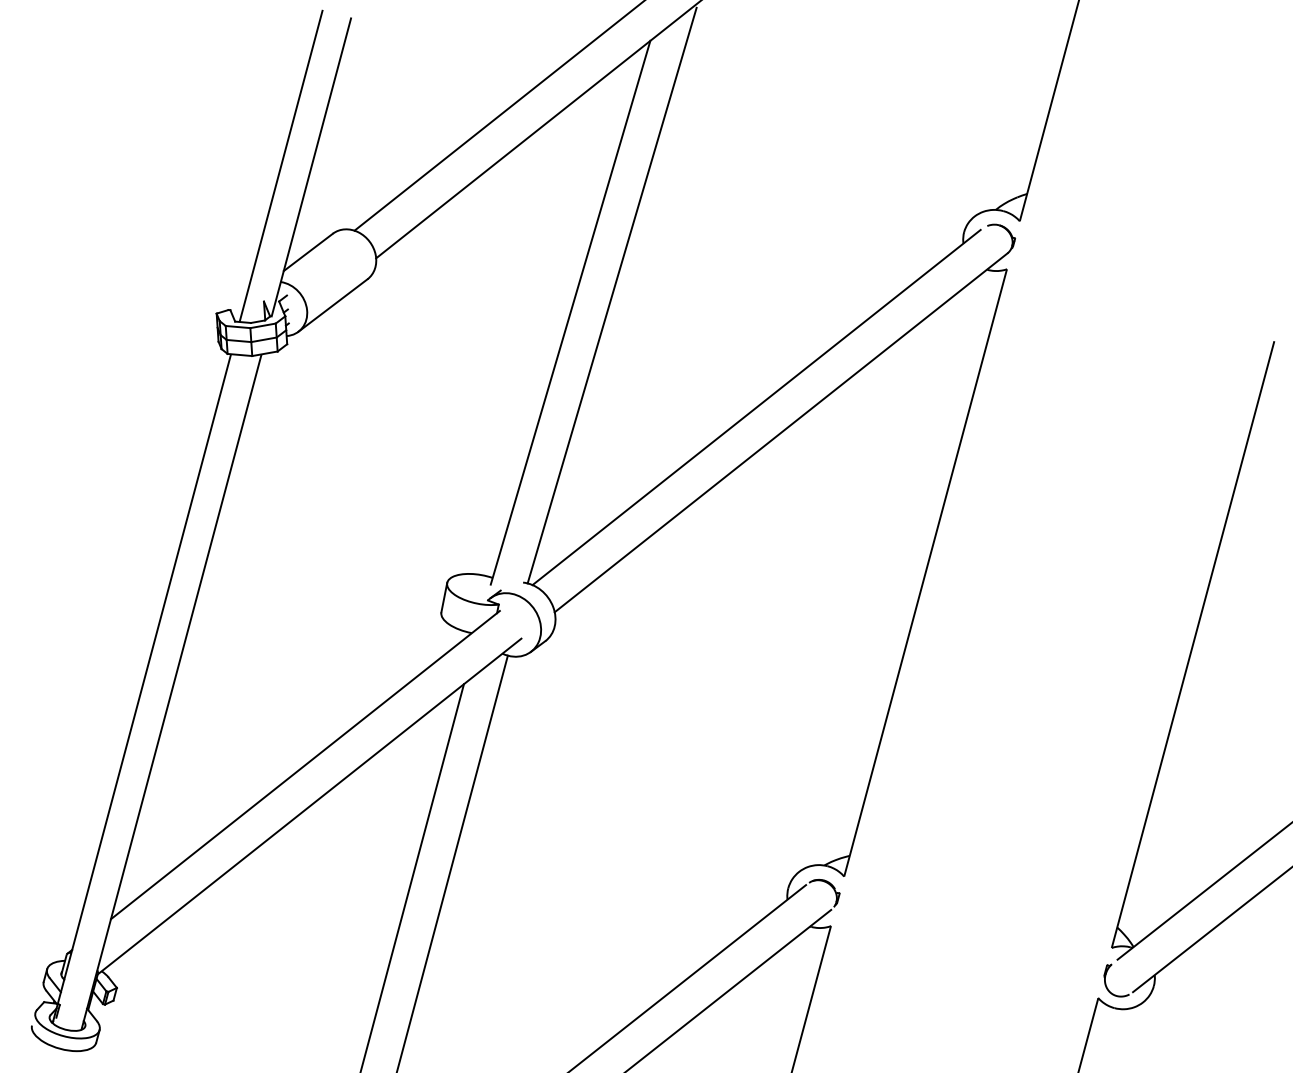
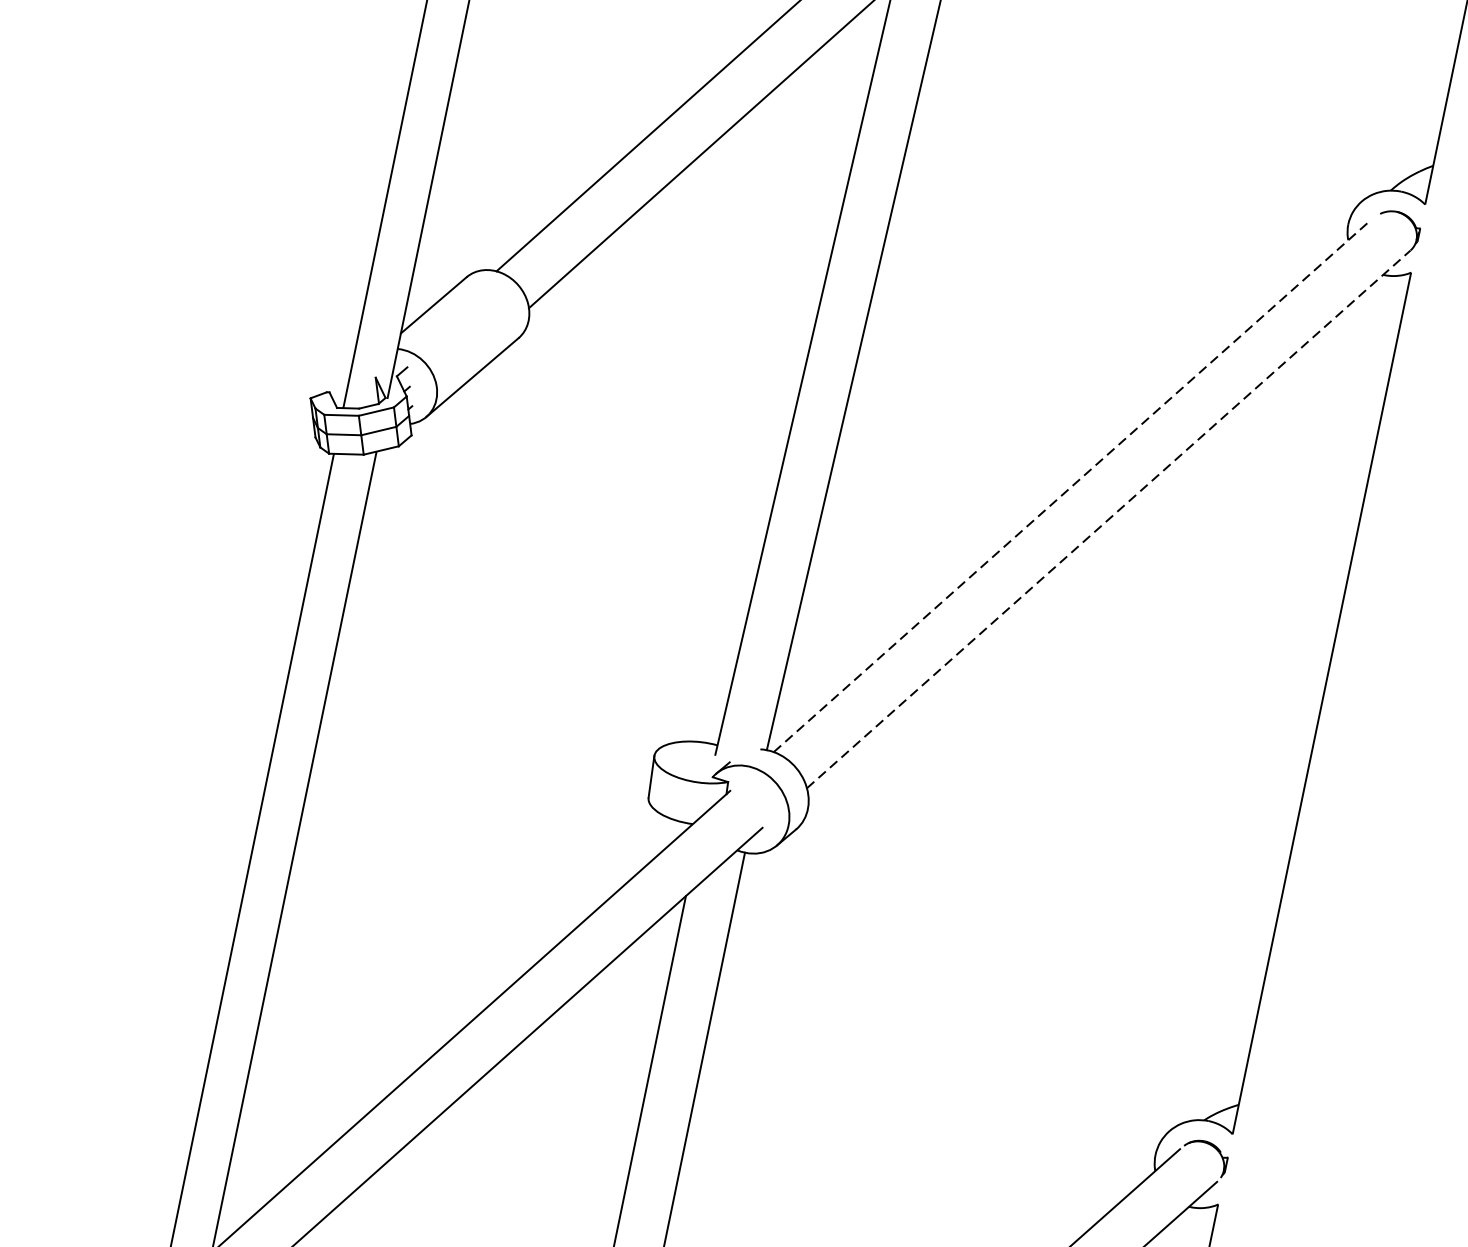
line: (756, 407) -> (1072, 485), solid -> dashed
line: (781, 432) -> (1109, 518), solid -> dashed

